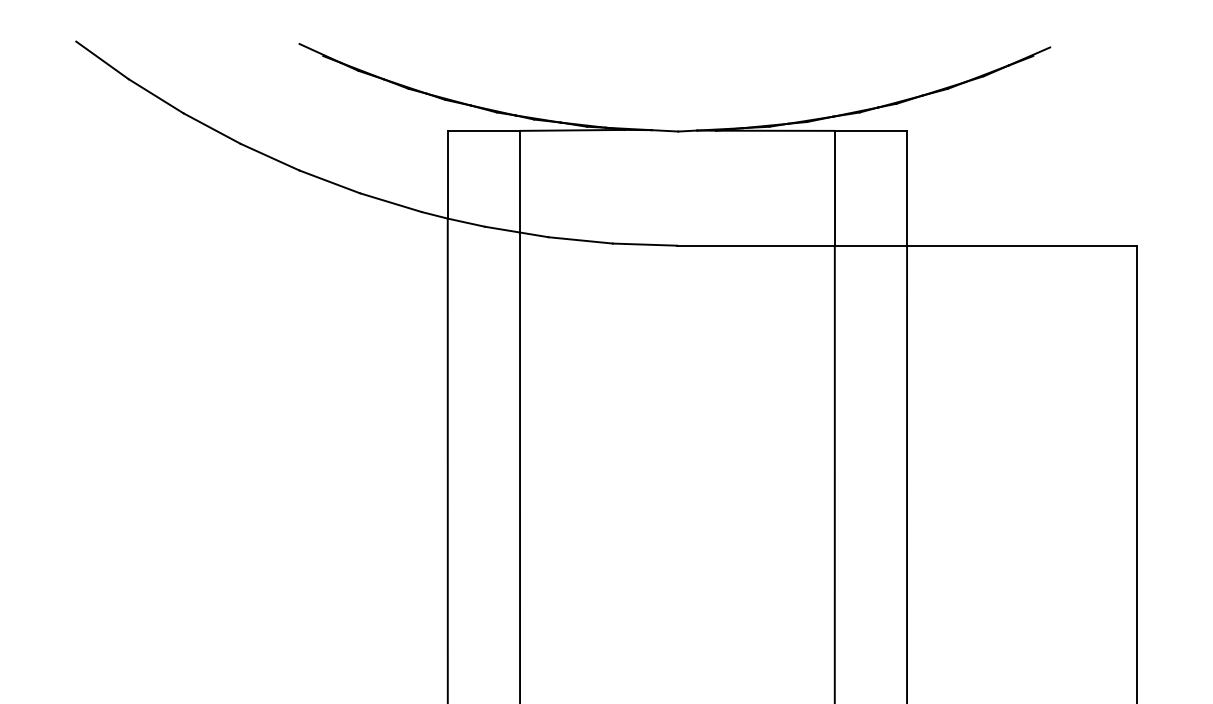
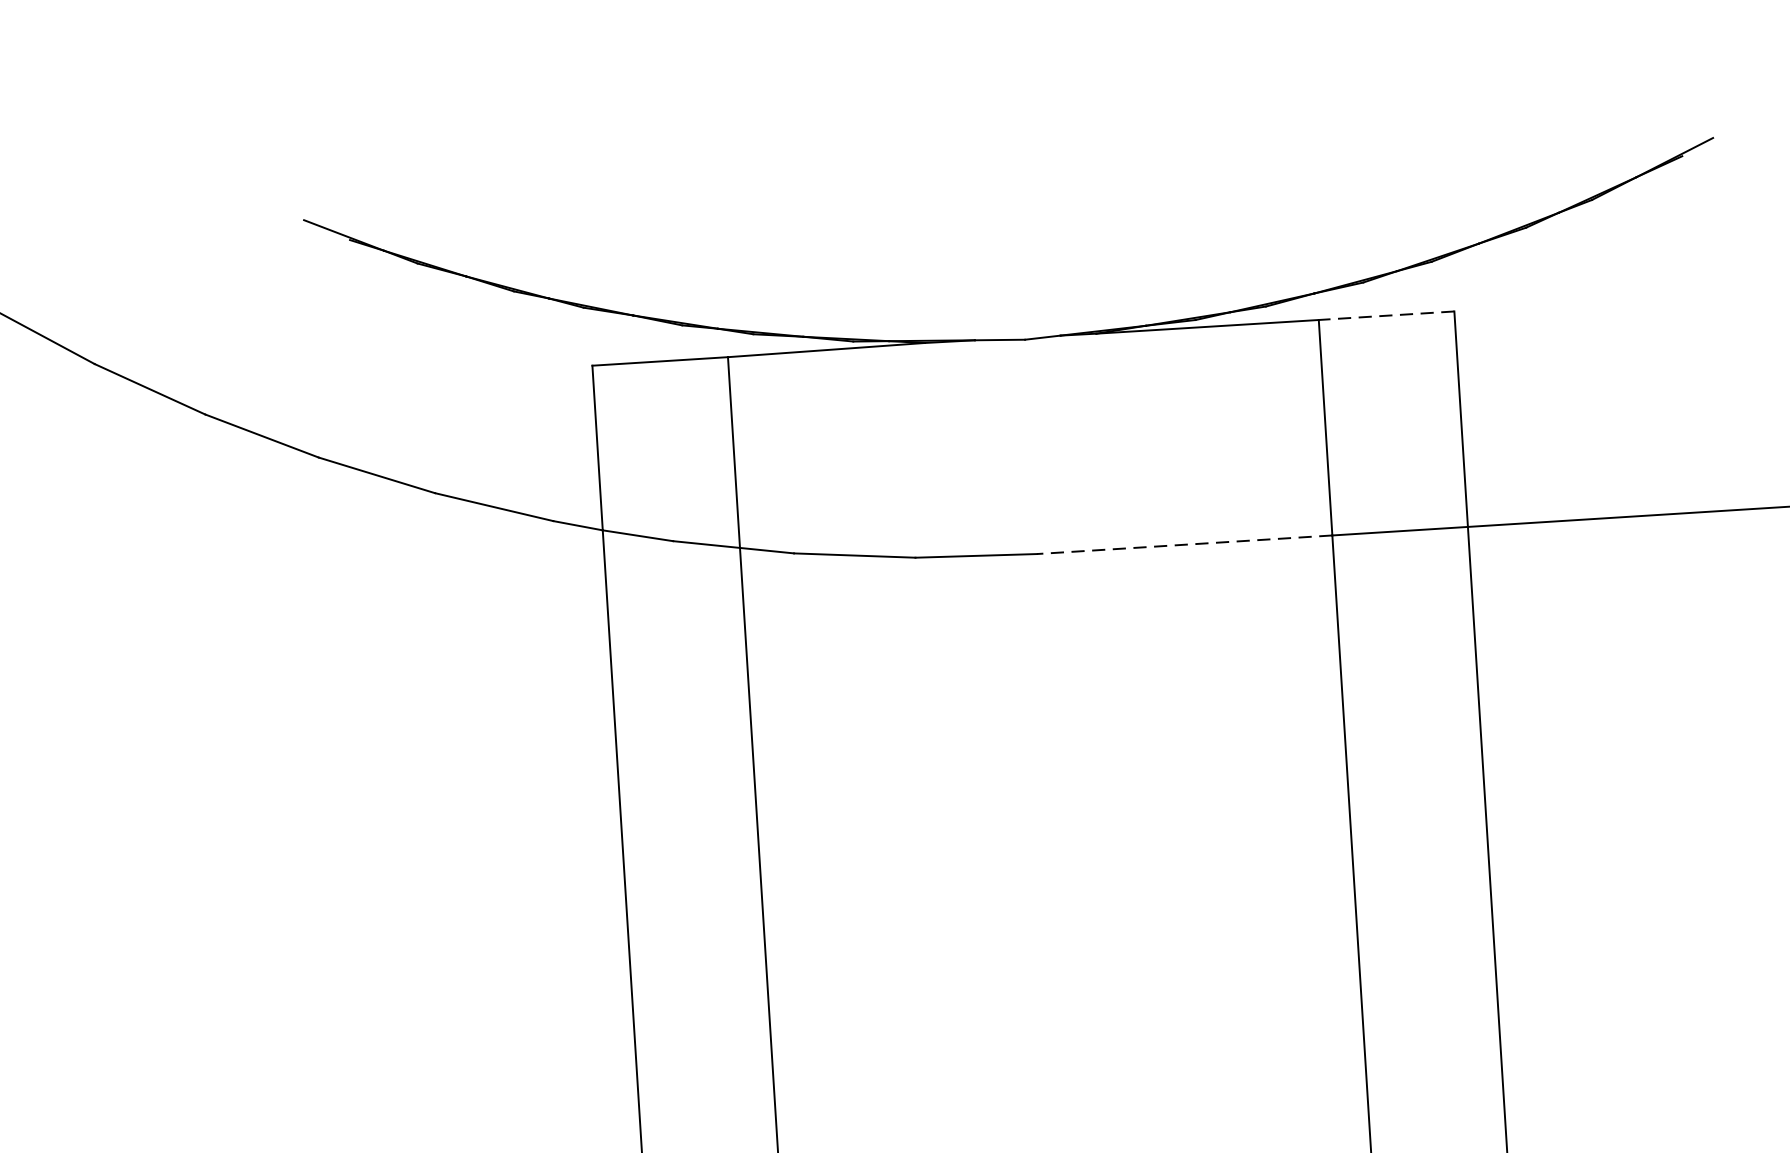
line: (870, 130) -> (1385, 315), solid -> dashed
line: (756, 245) -> (1185, 544), solid -> dashed

